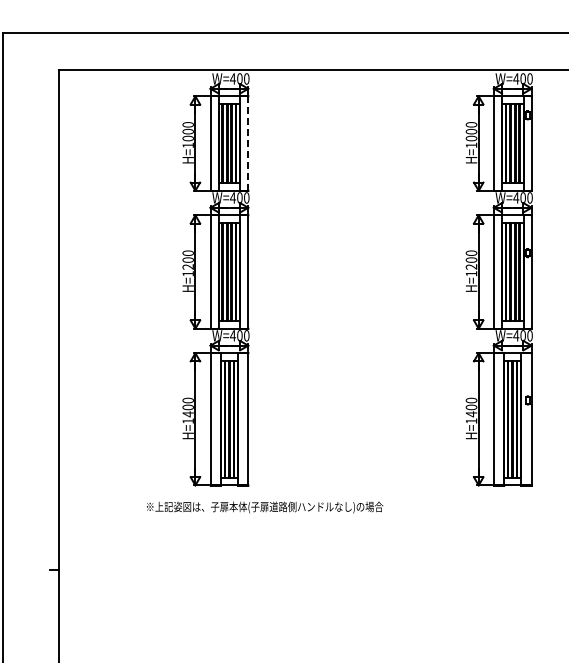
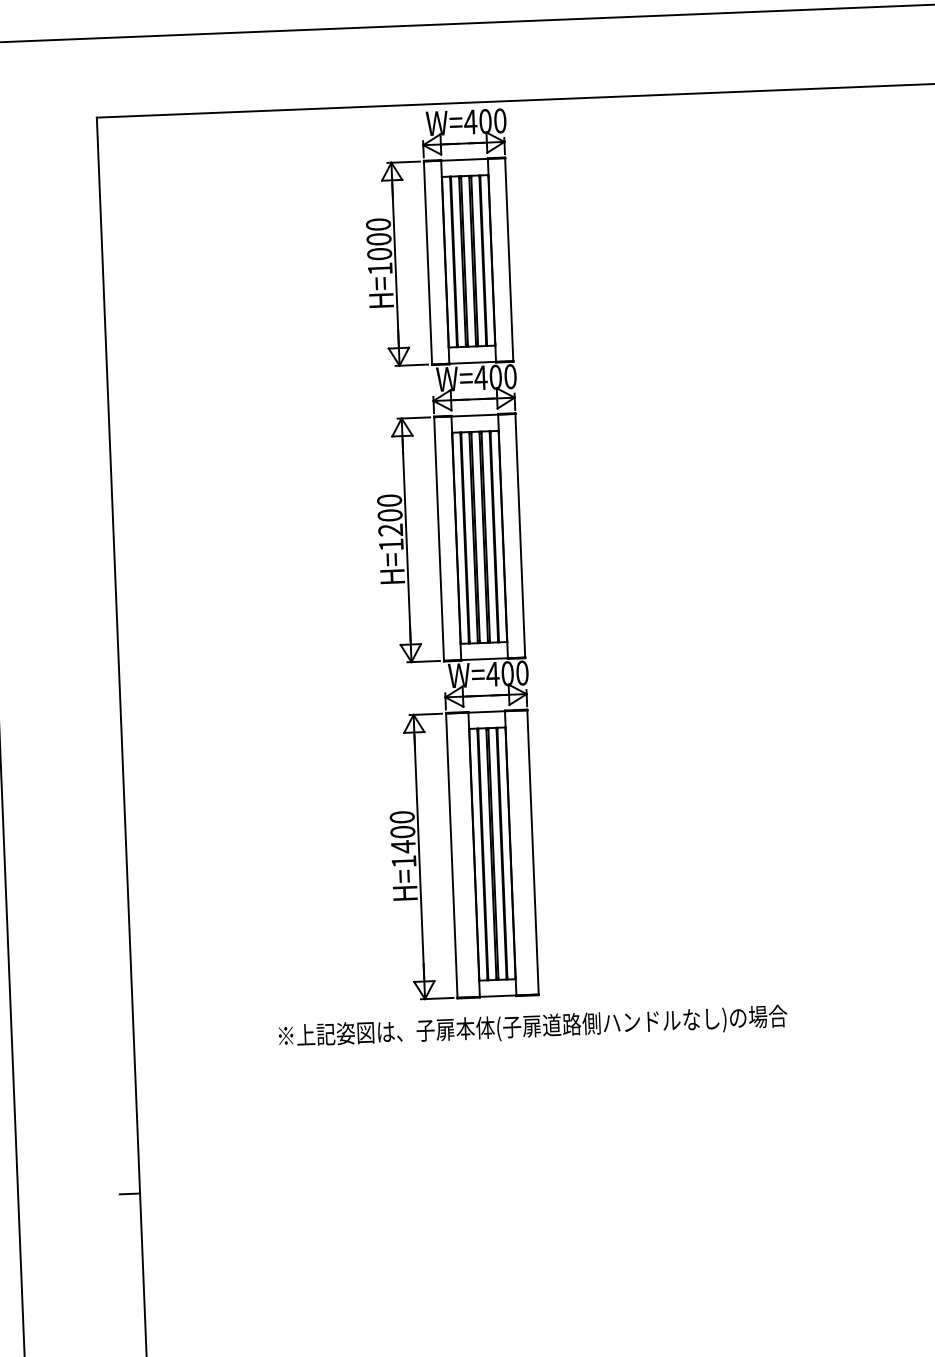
line: (248, 143) -> (509, 259), dashed -> solid
text: (265, 507) -> (533, 1027), moved

